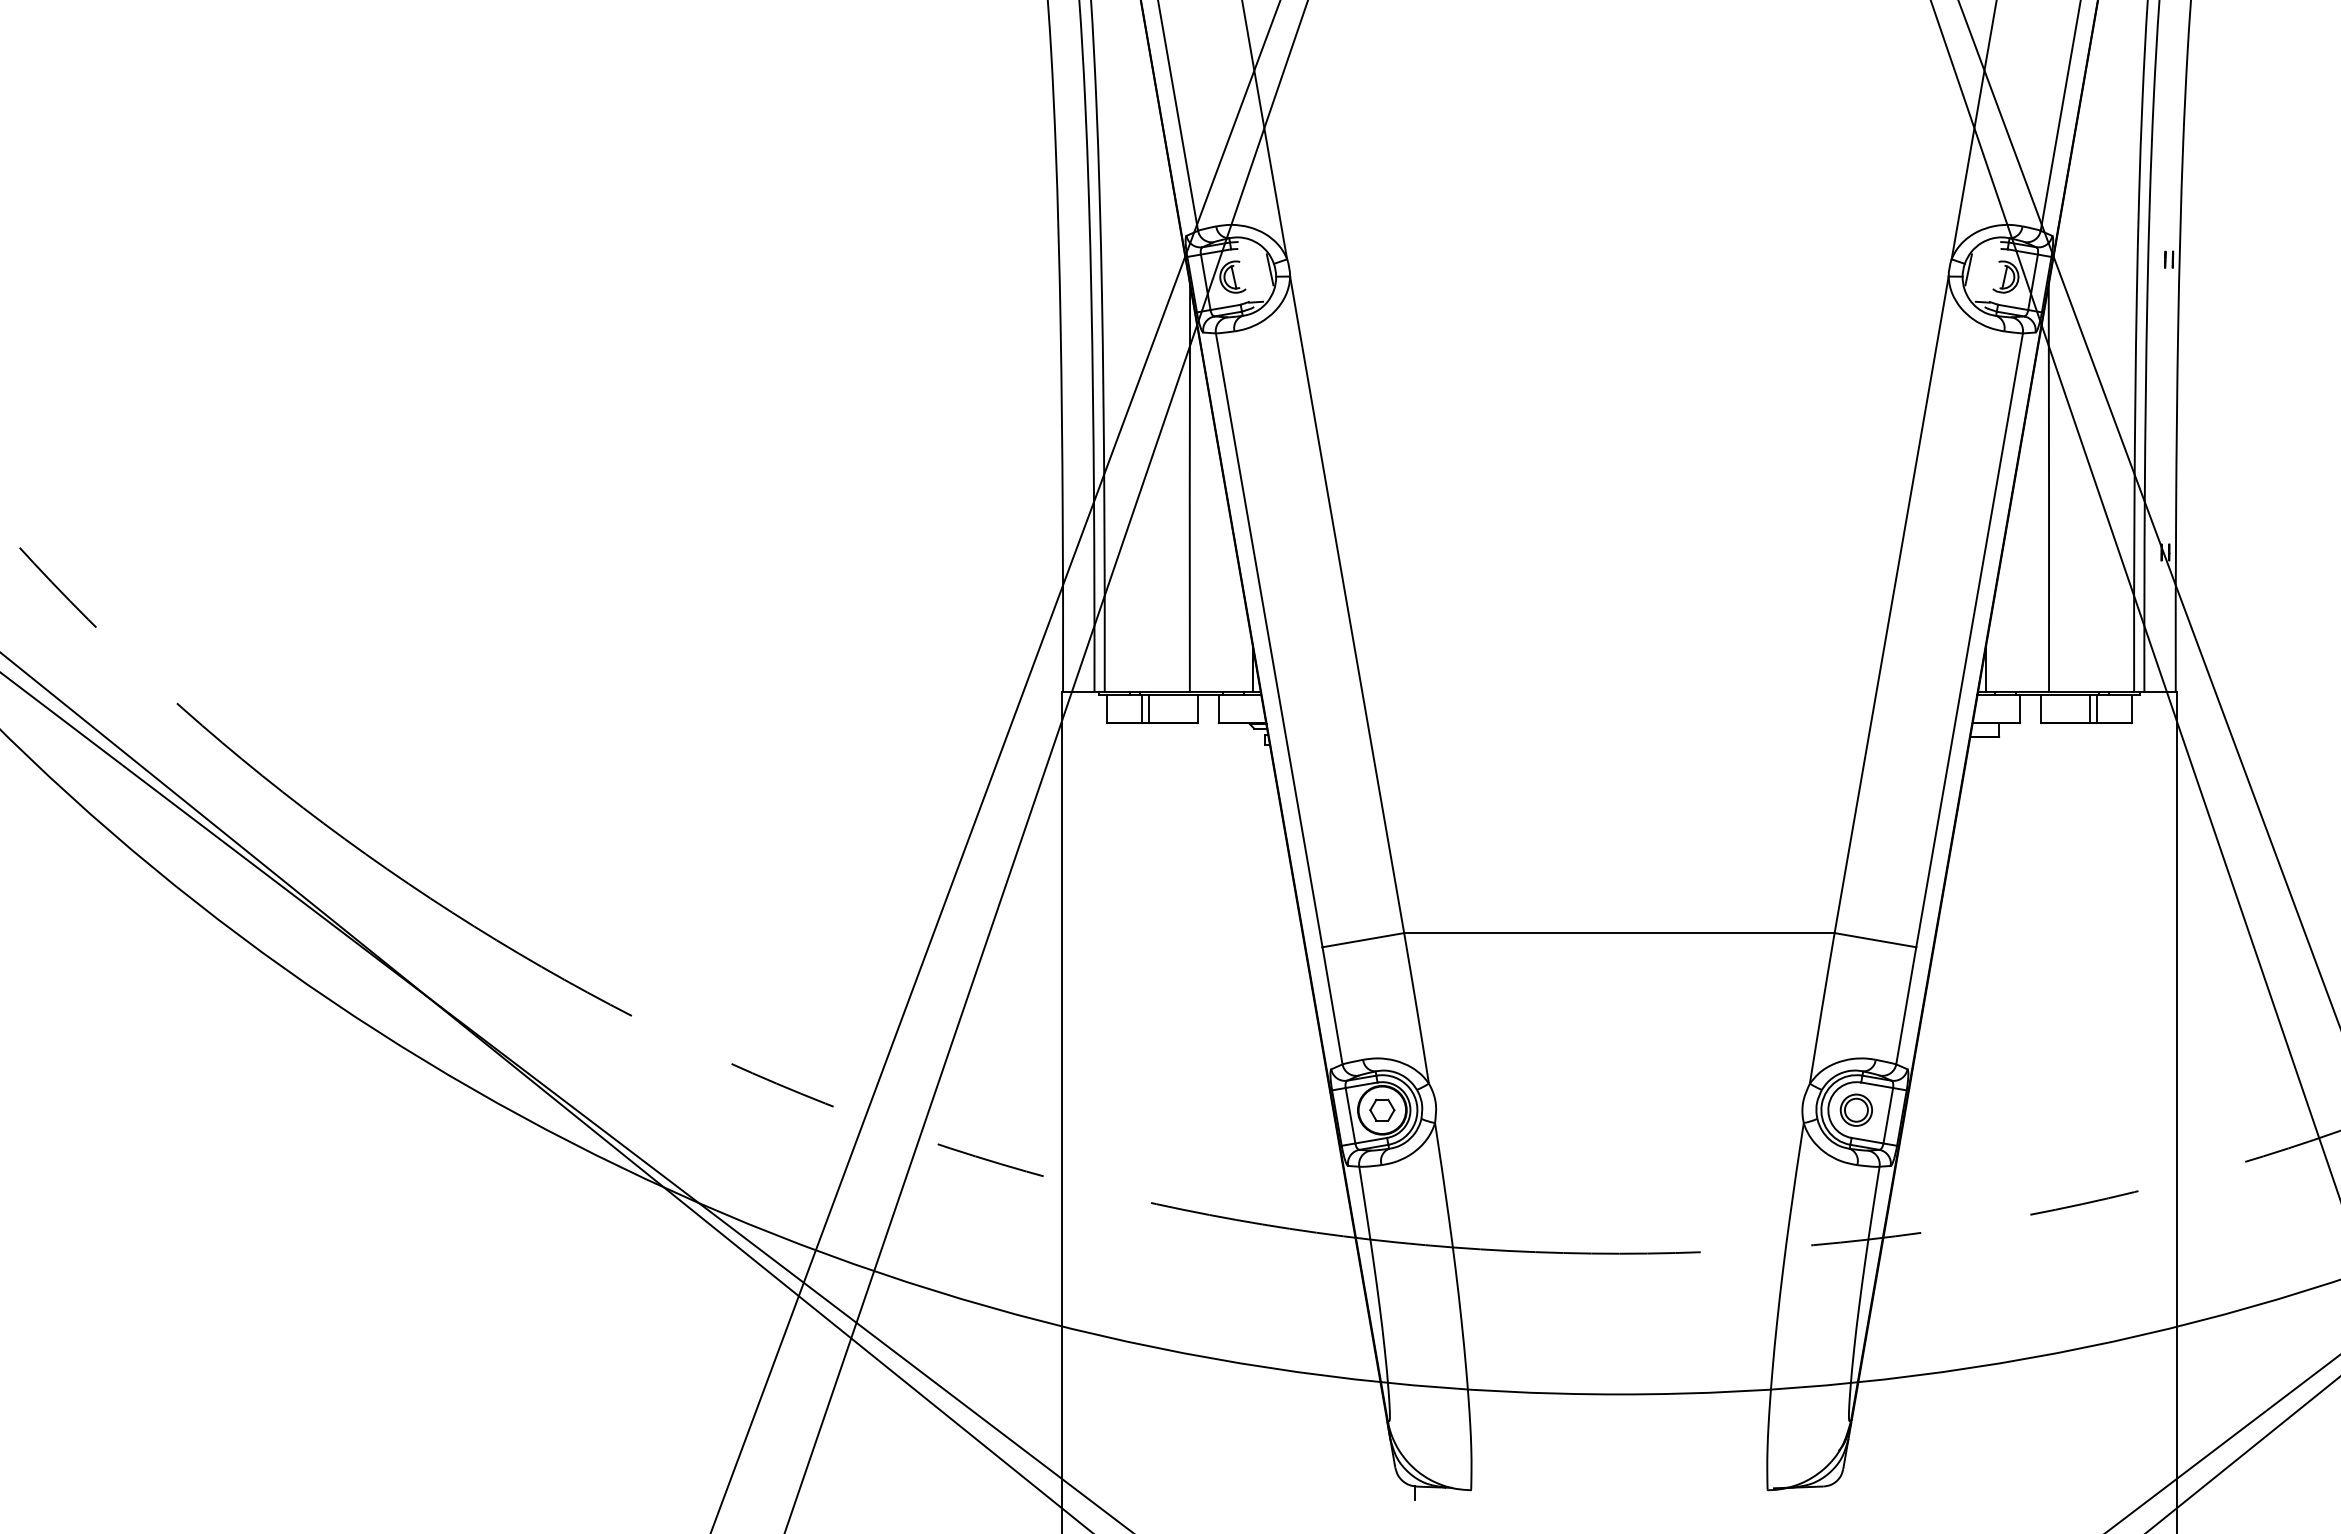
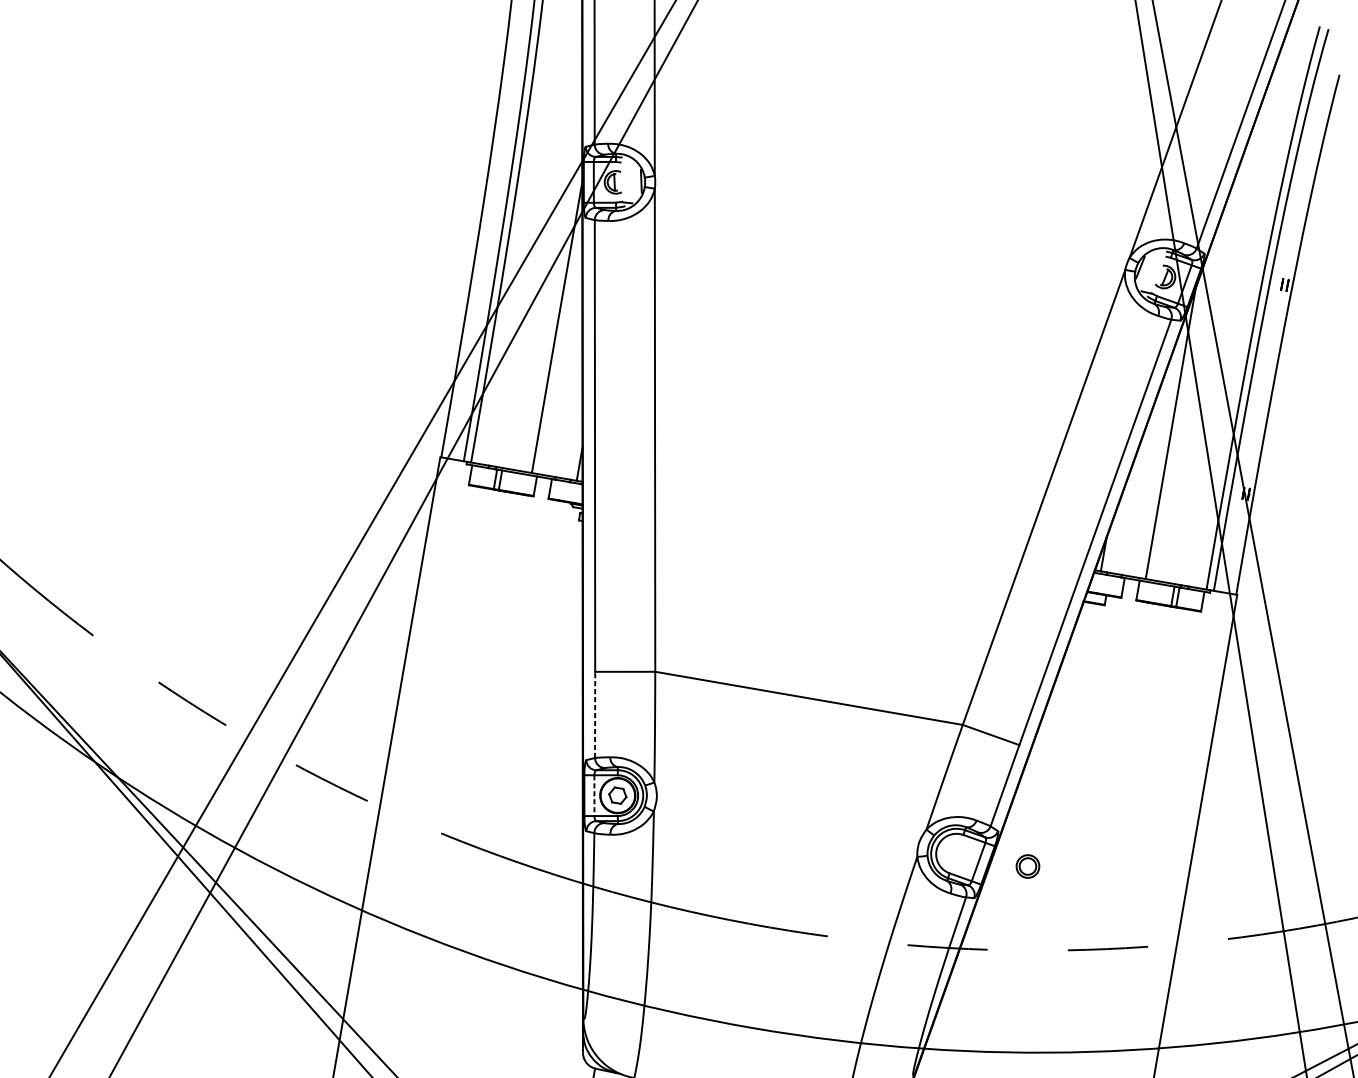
line: (1332, 1005) -> (595, 714), solid -> dashed
part: (1855, 1109) -> (1027, 865), moved
line: (1350, 1116) -> (594, 796), solid -> dashed

